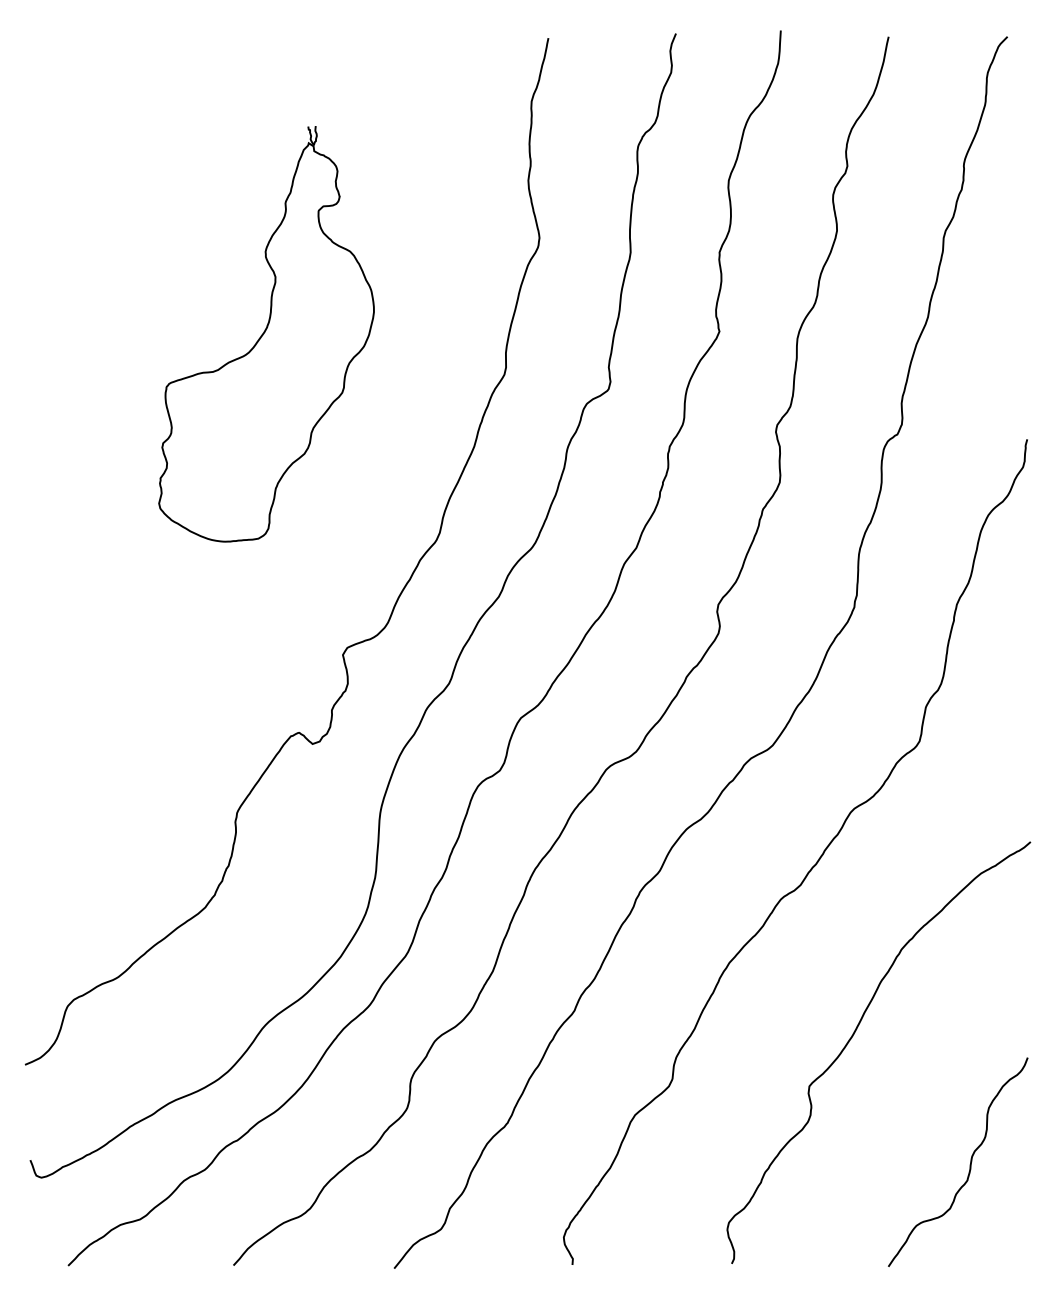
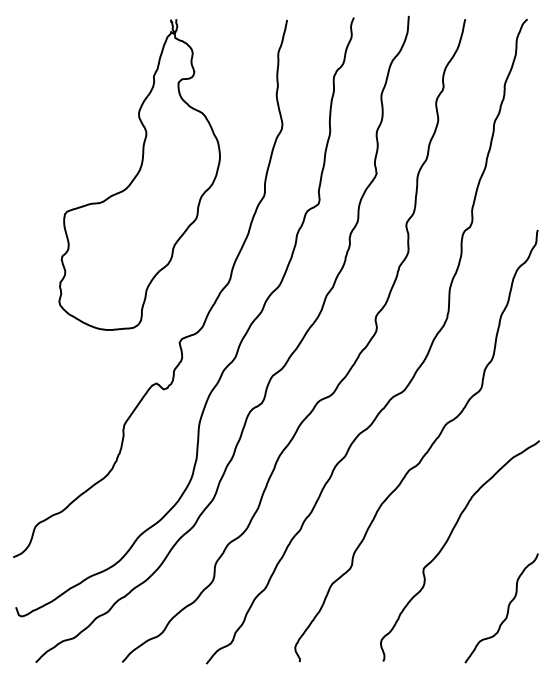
part: (266, 333) -> (139, 174), size x1.43

